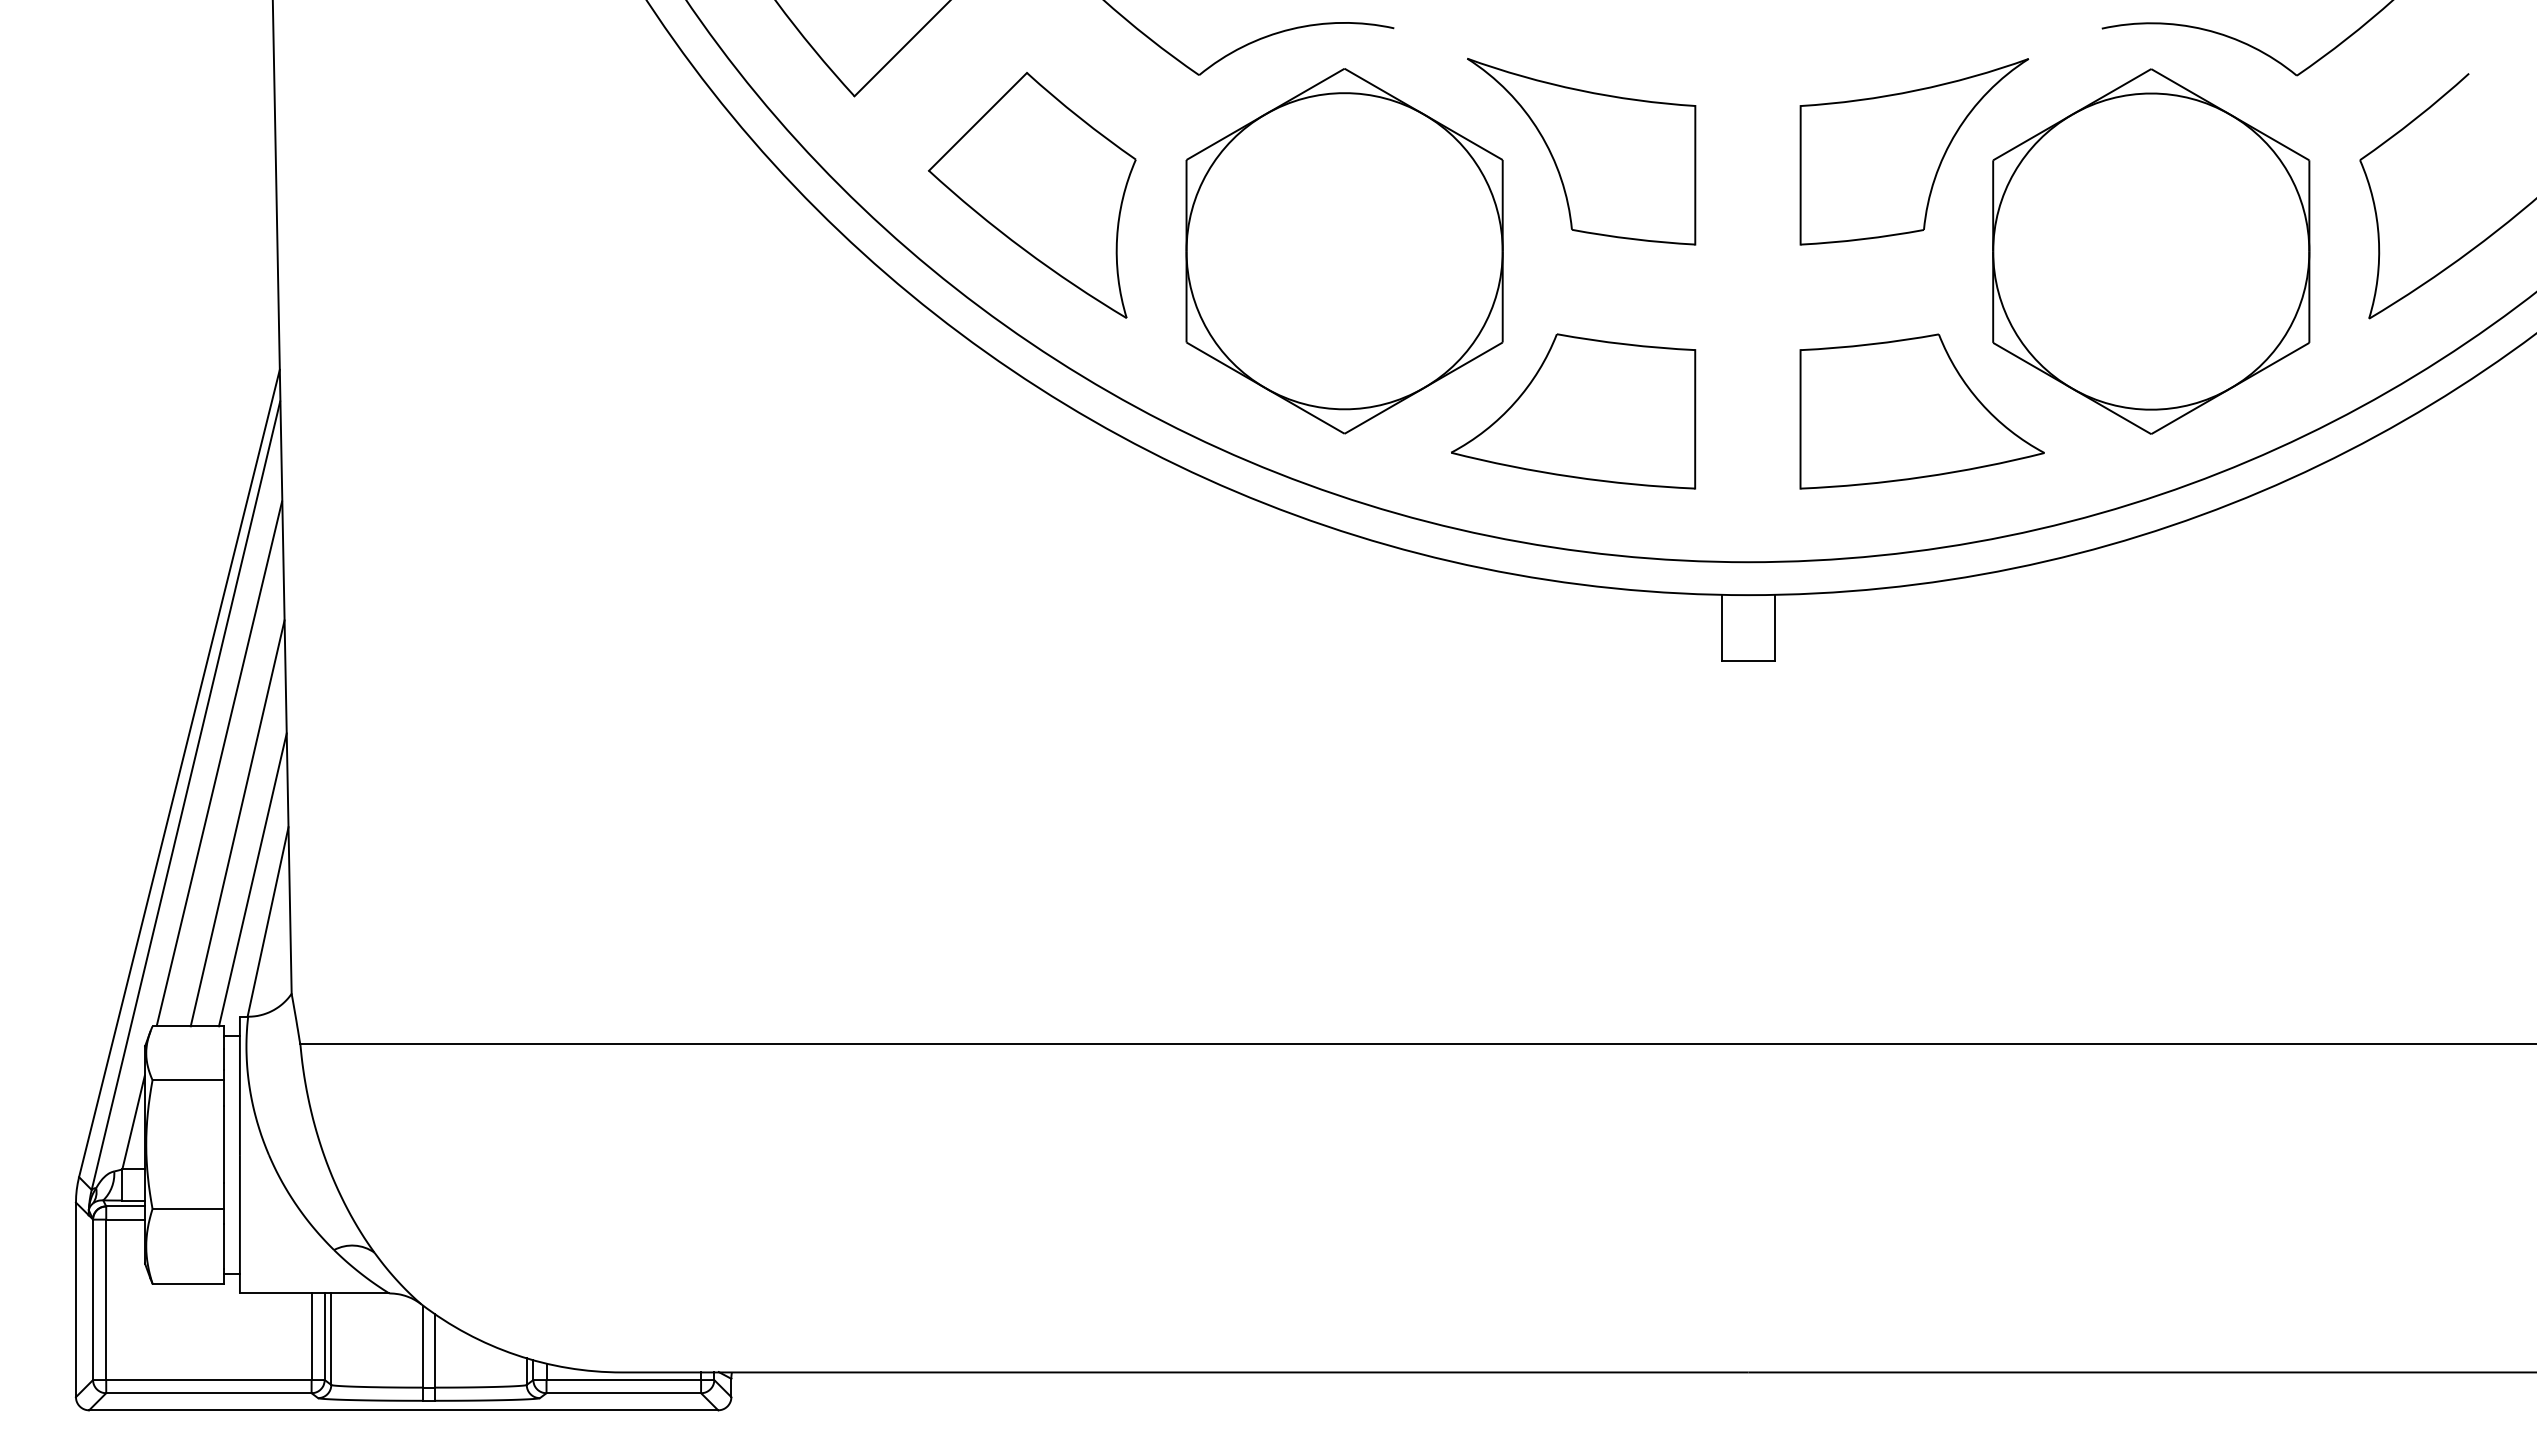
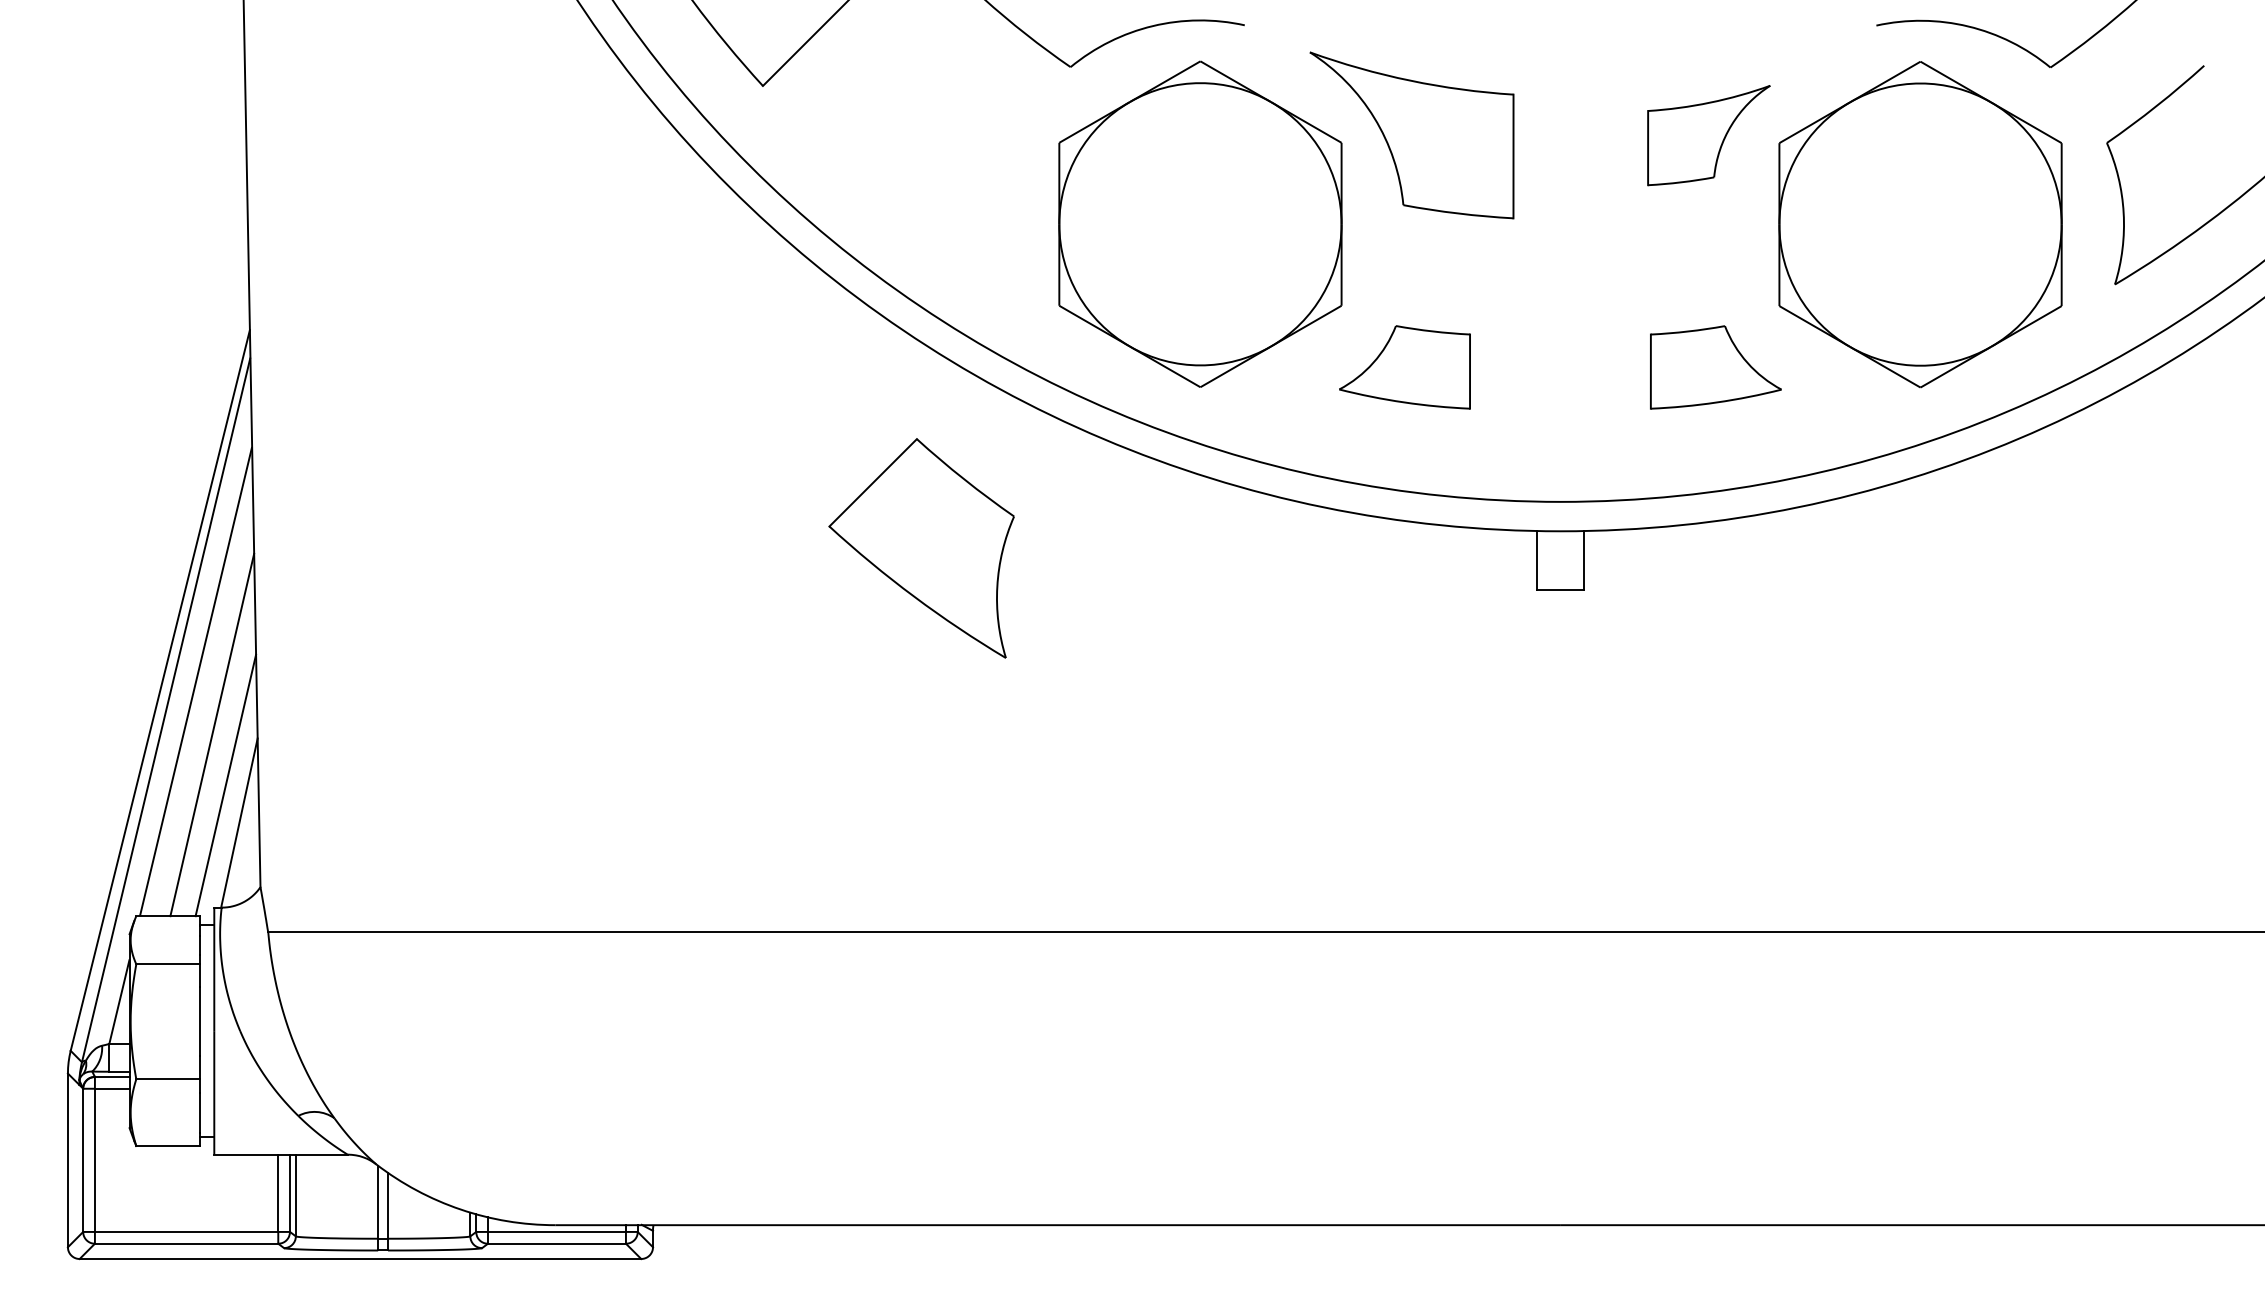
part: (1913, 151) -> (1708, 135), size x0.6
part: (1032, 195) -> (921, 548), moved
part: (1573, 411) -> (1404, 367), size x0.6
part: (1921, 411) -> (1715, 367), size x0.6

